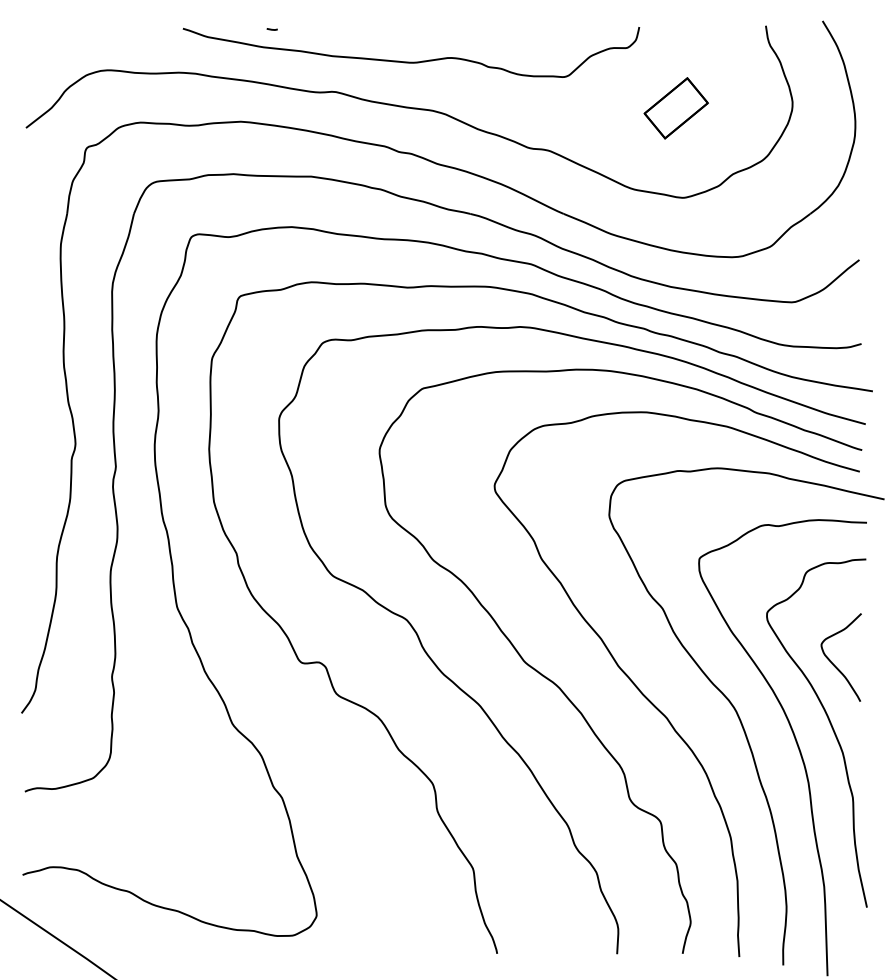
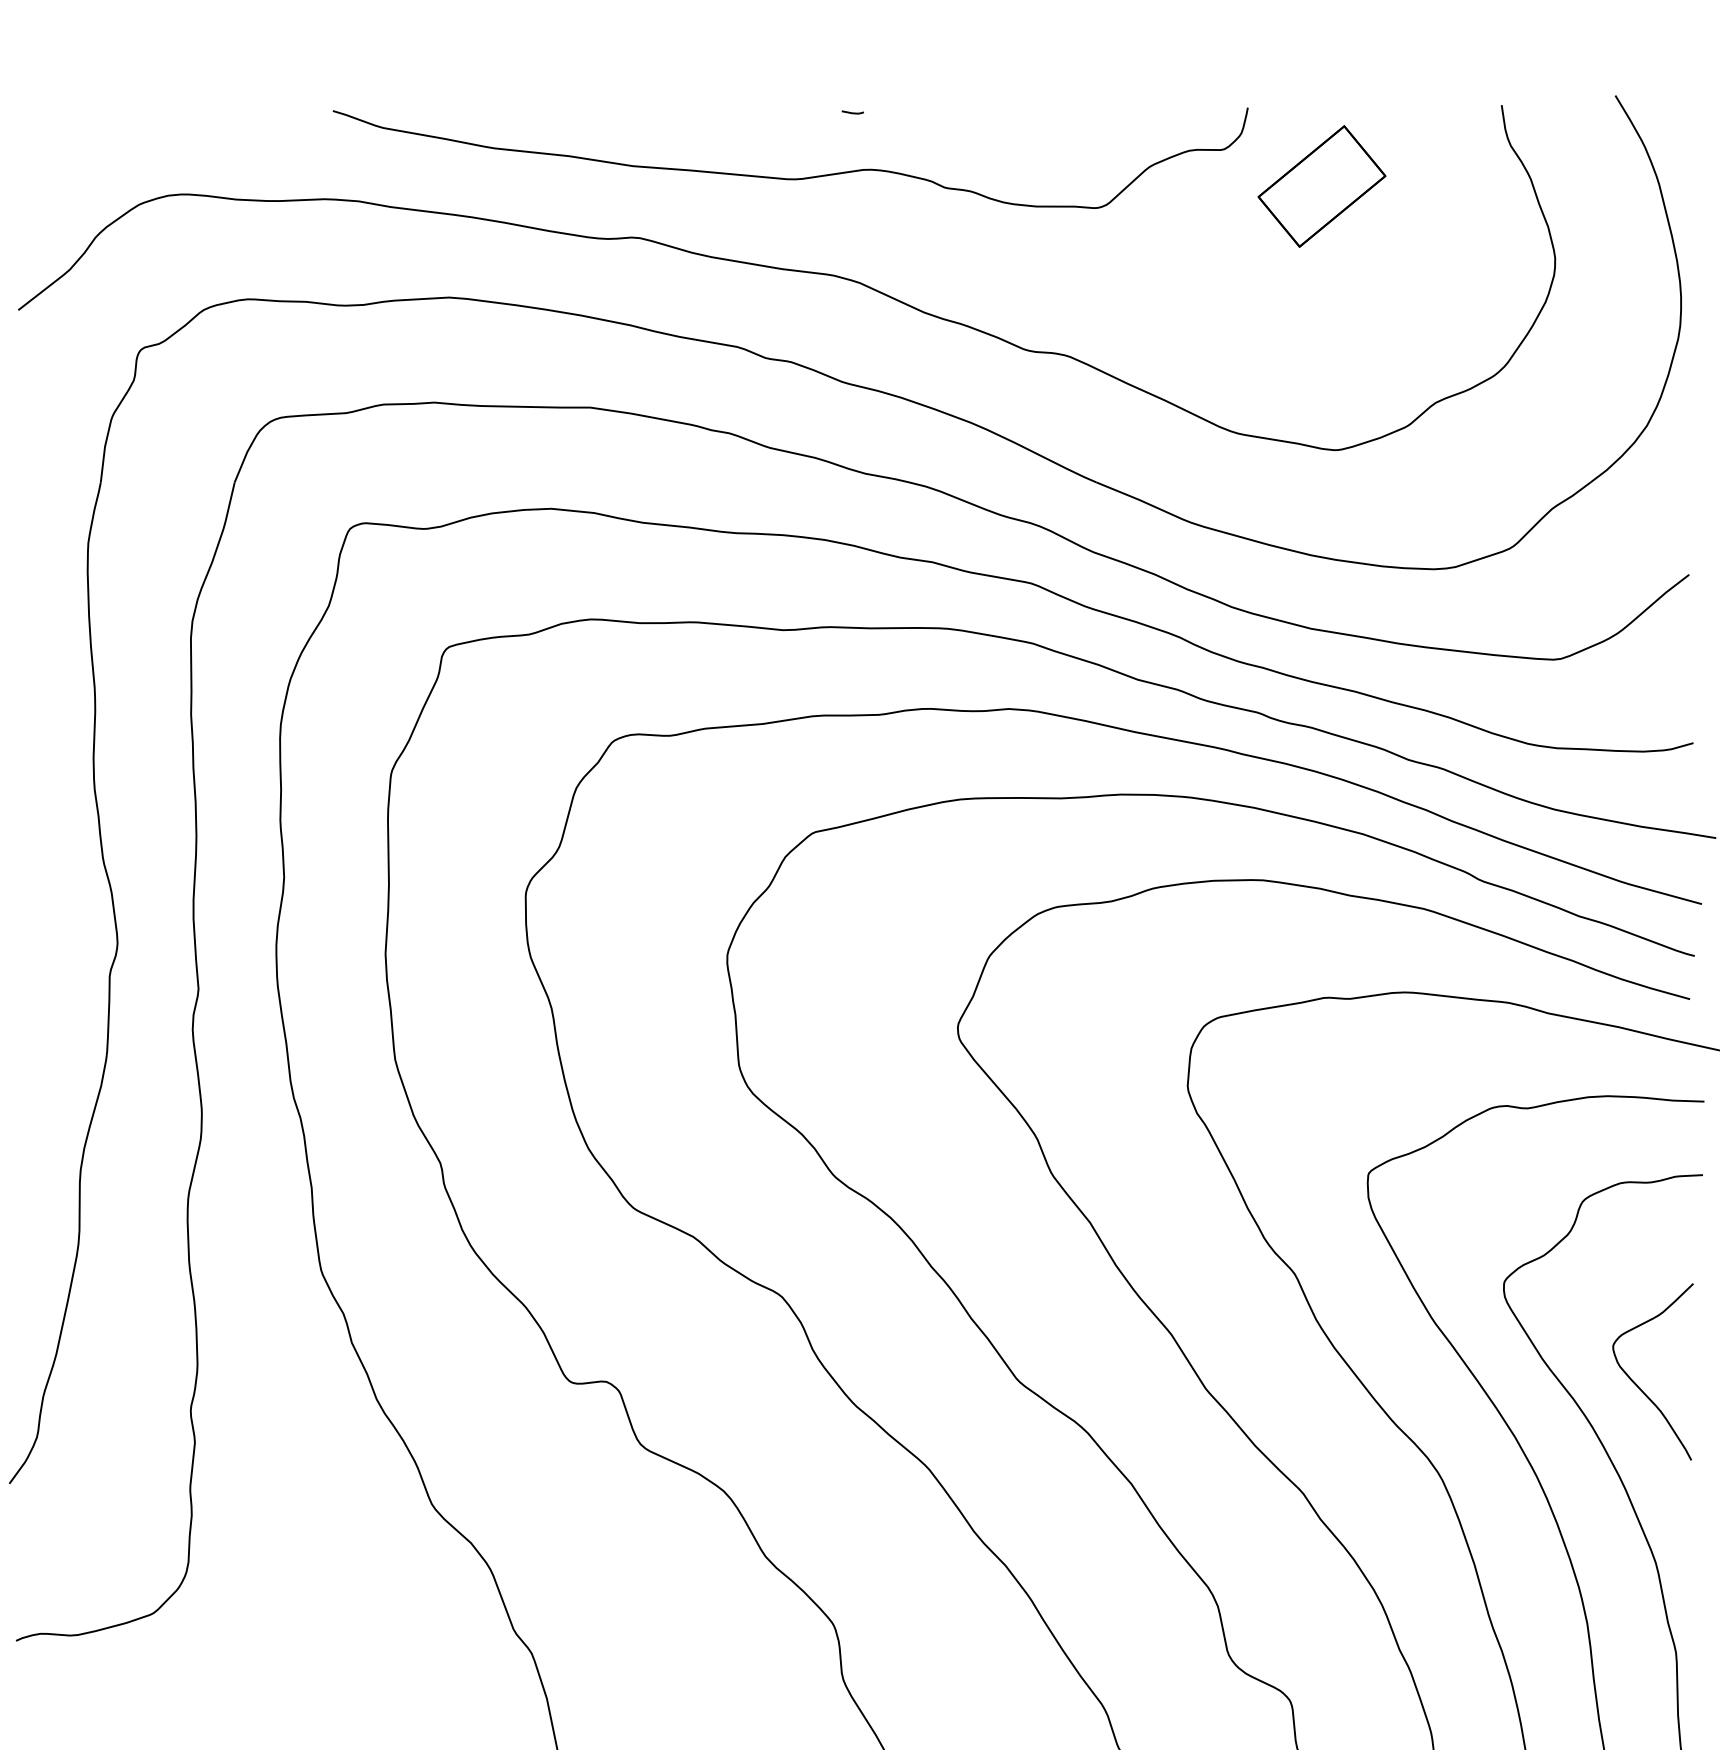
line: (271, 29) -> (851, 112), moved
part: (675, 108) -> (1320, 186), moved

